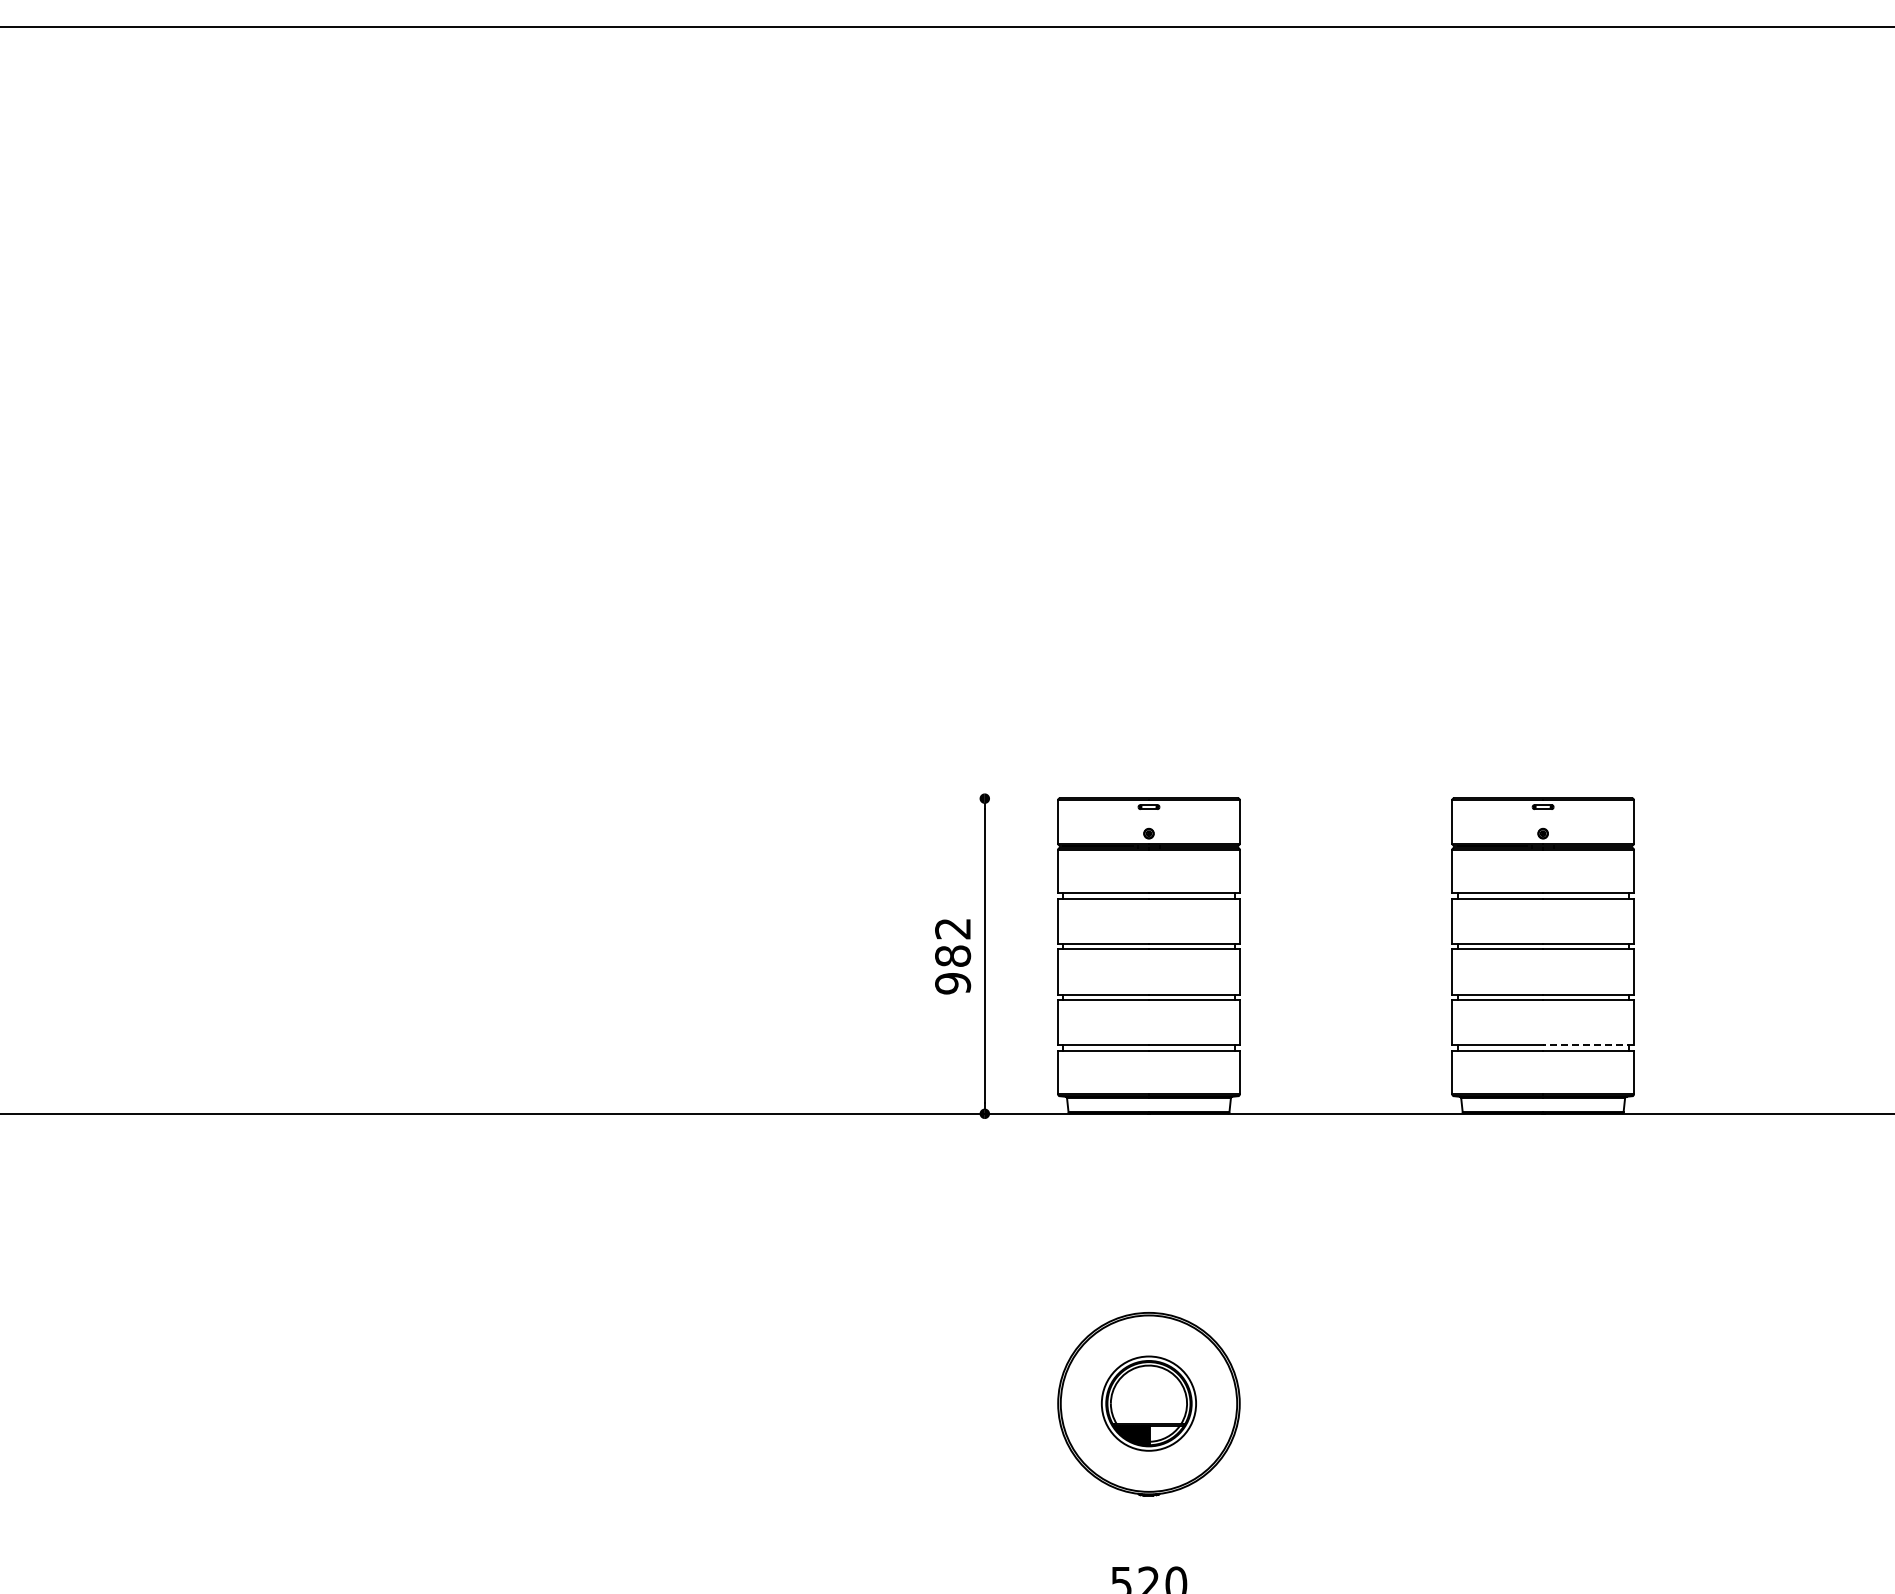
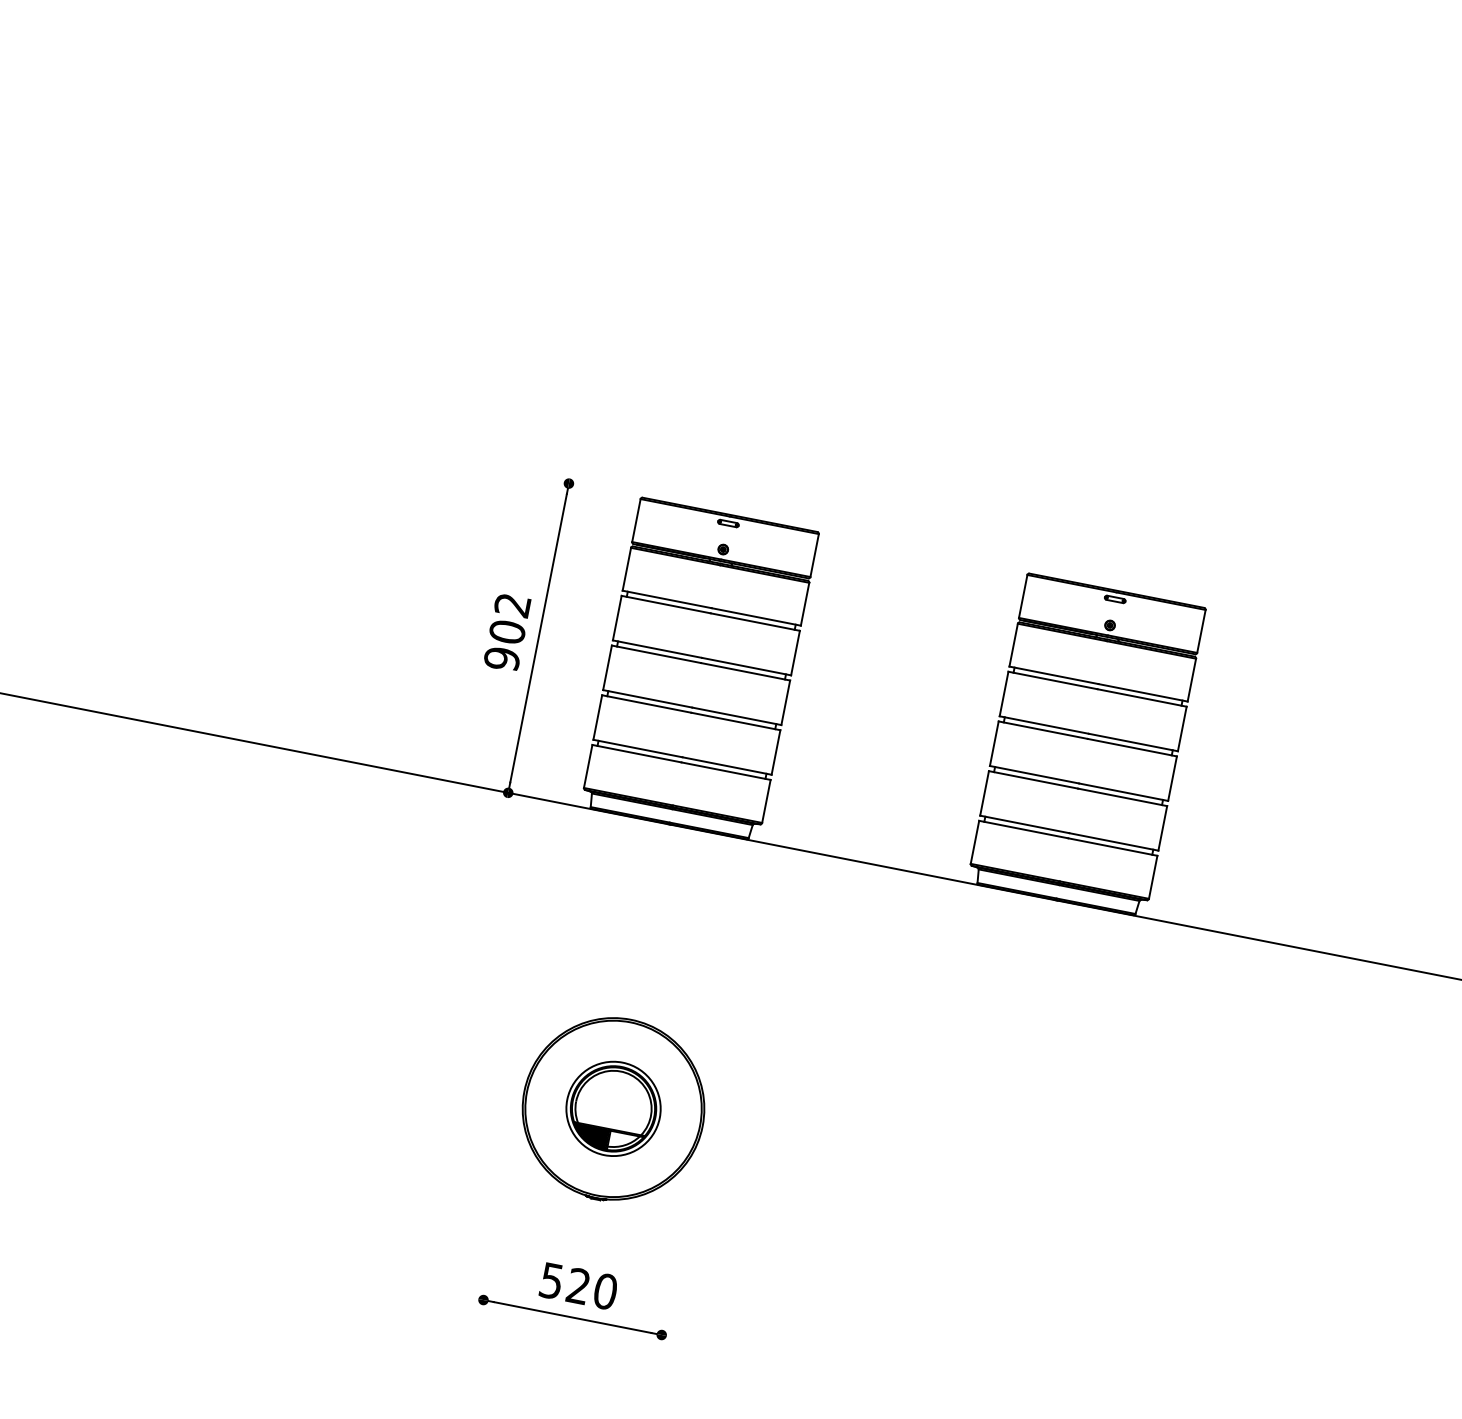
text: (952, 955) -> (507, 631), 982 -> 902
line: (1588, 1045) -> (1113, 842), dashed -> solid

